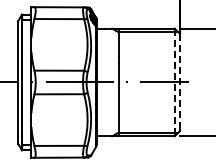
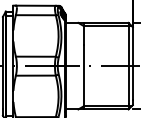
line: (174, 79) -> (128, 63), dashed -> solid
line: (180, 79) -> (133, 63), dashed -> solid

